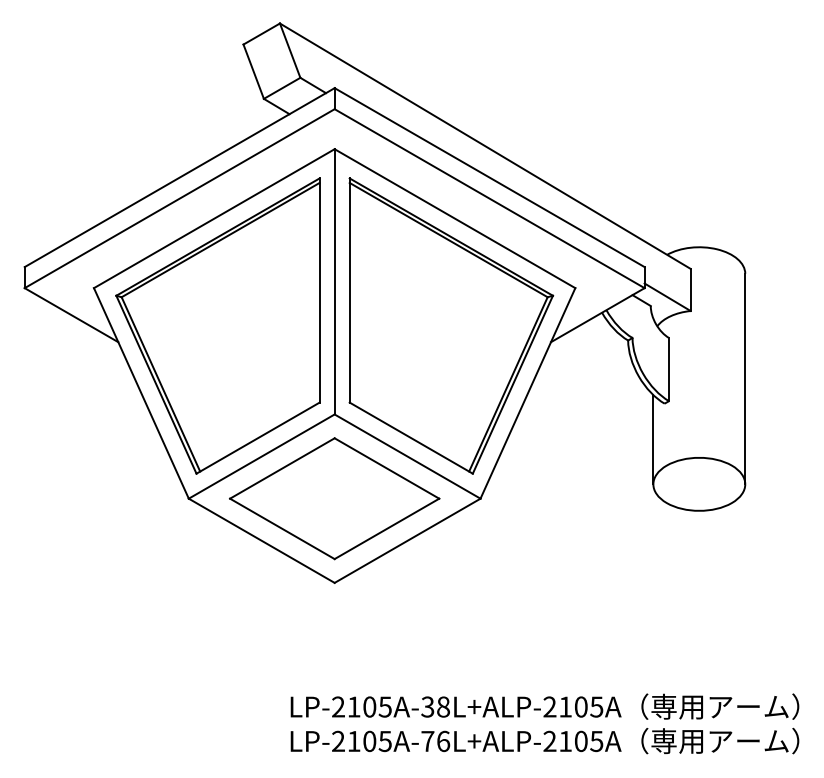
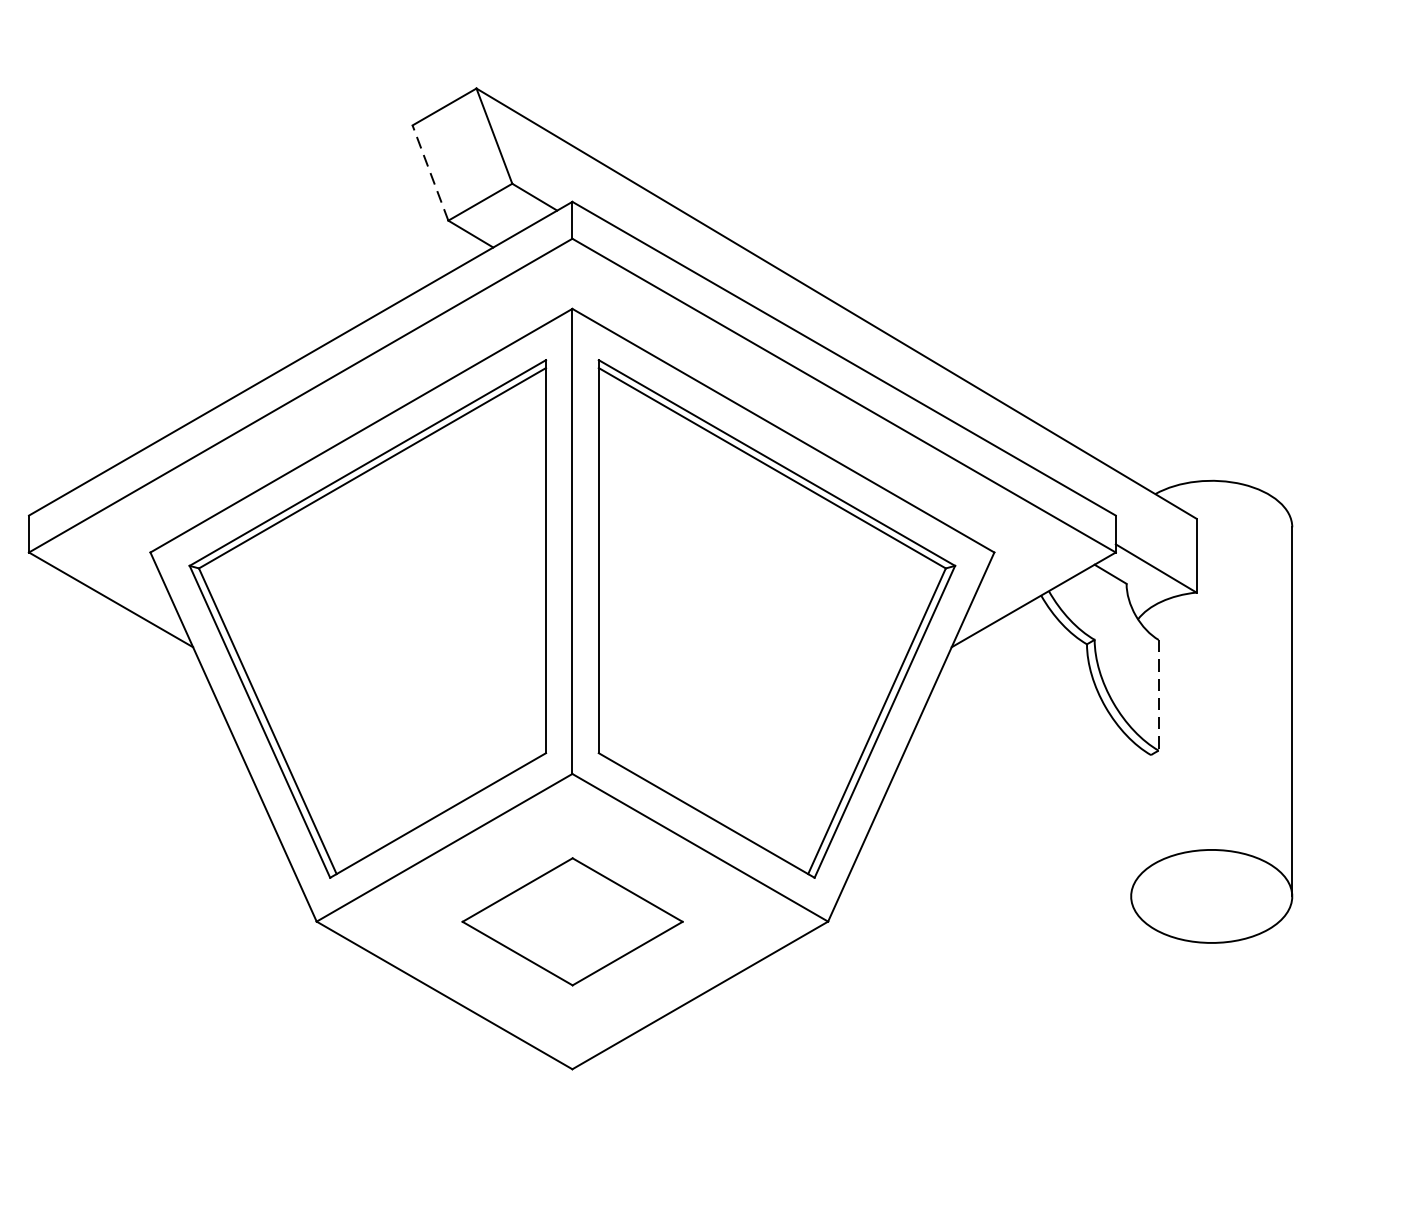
line: (253, 71) -> (430, 172), solid -> dashed
line: (669, 369) -> (1159, 695), solid -> dashed
line: (653, 439) -> (1131, 817), removed
part: (334, 498) -> (572, 921), size x0.6

